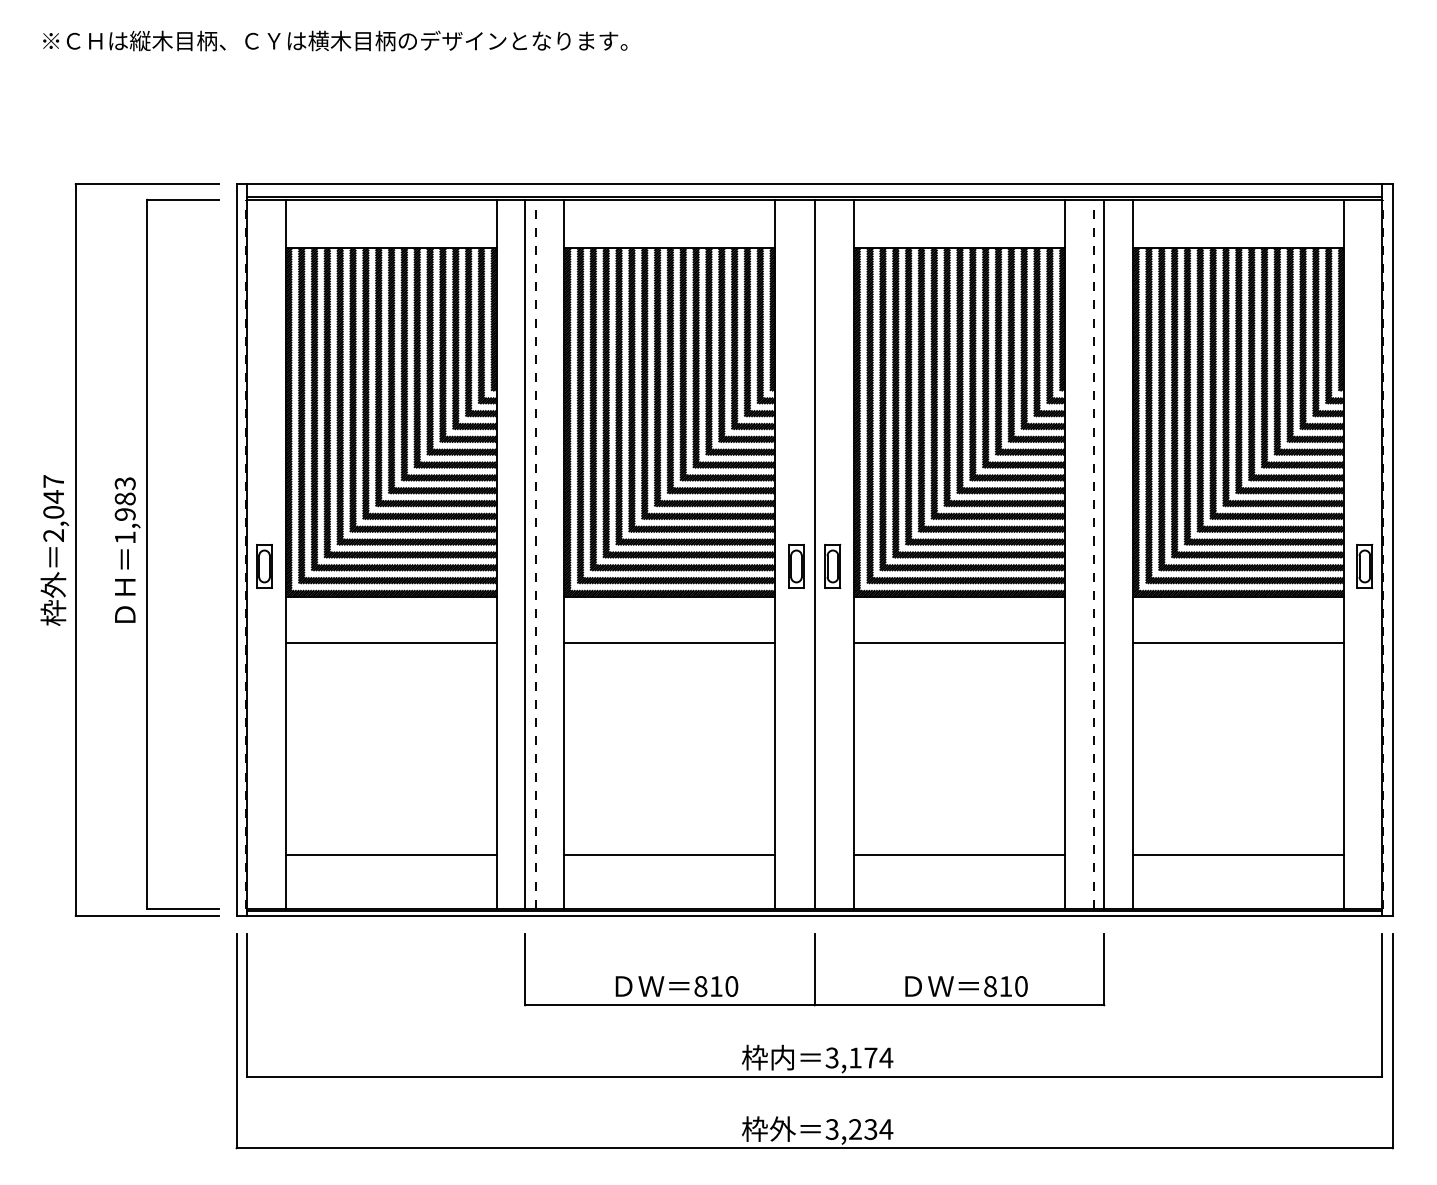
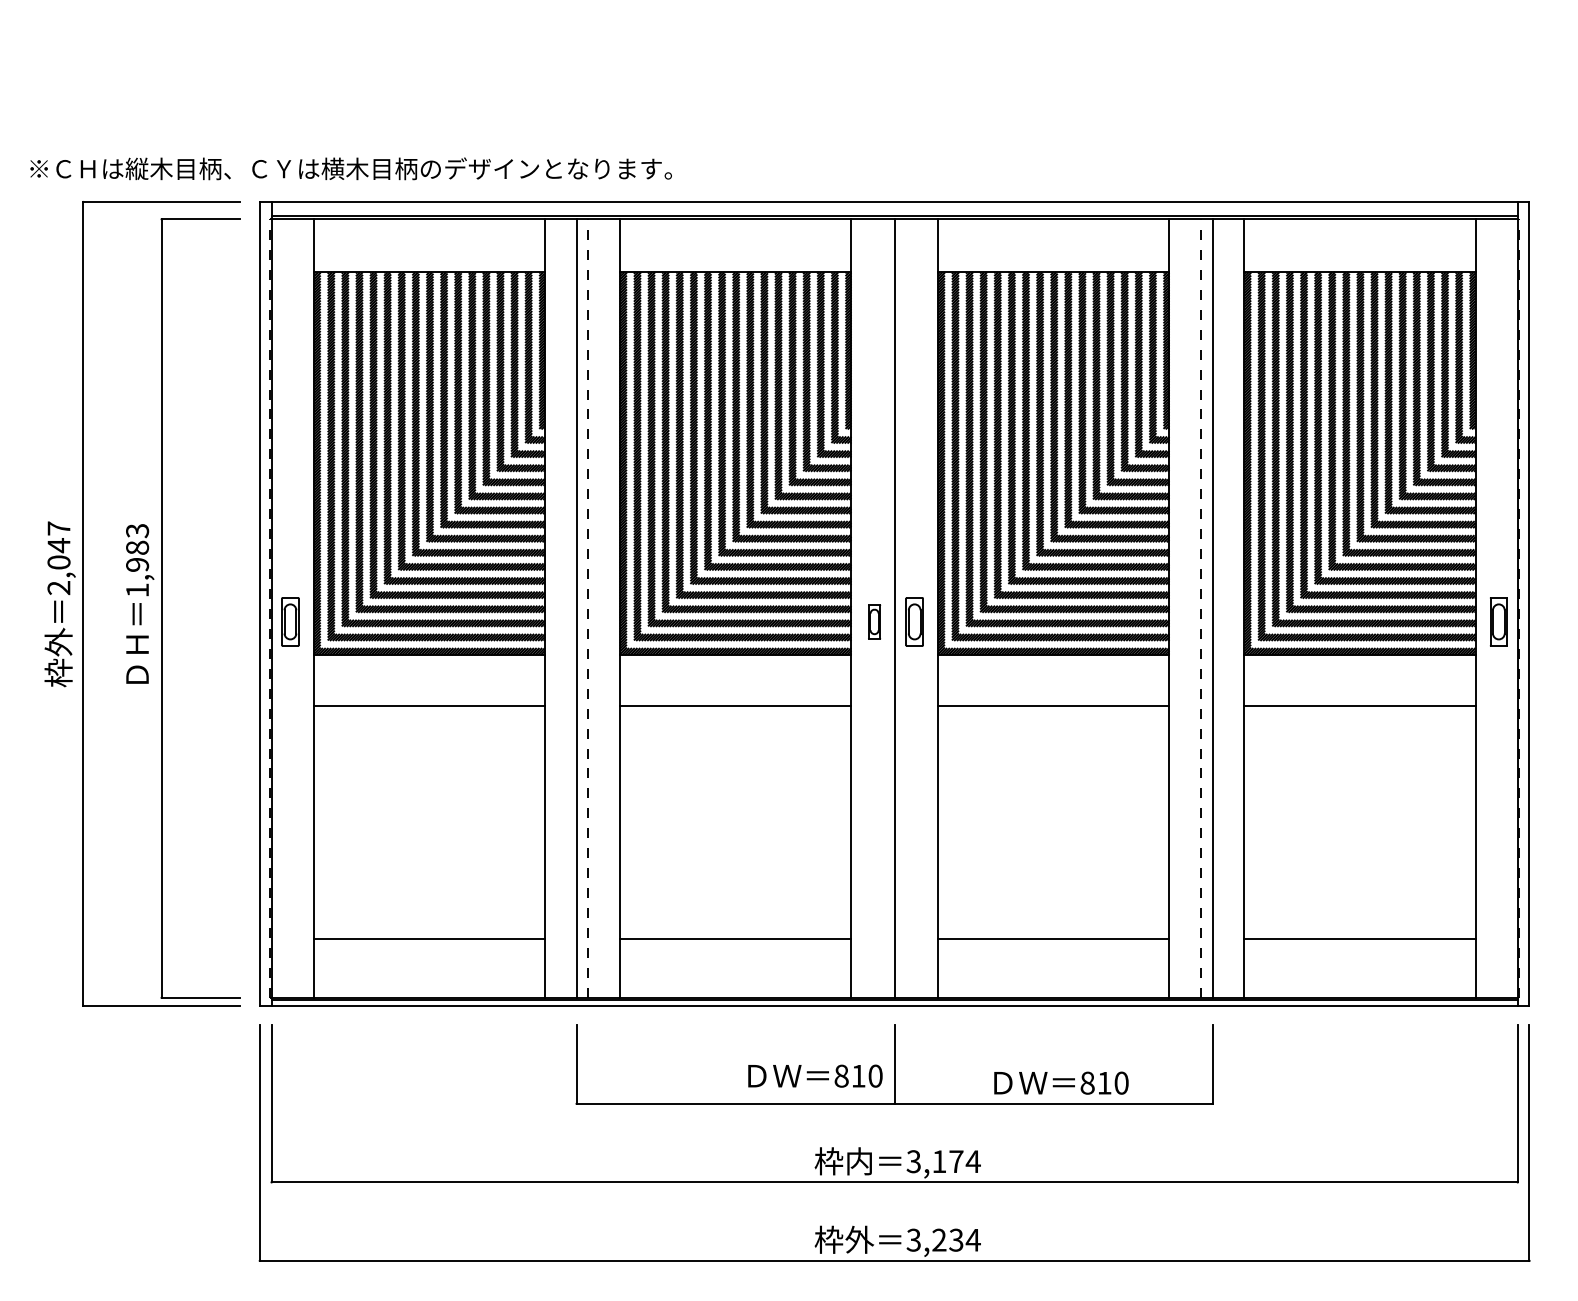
text: (334, 40) -> (350, 168), moved
part: (796, 566) -> (874, 621), size x0.7
text: (677, 985) -> (815, 1075), moved

